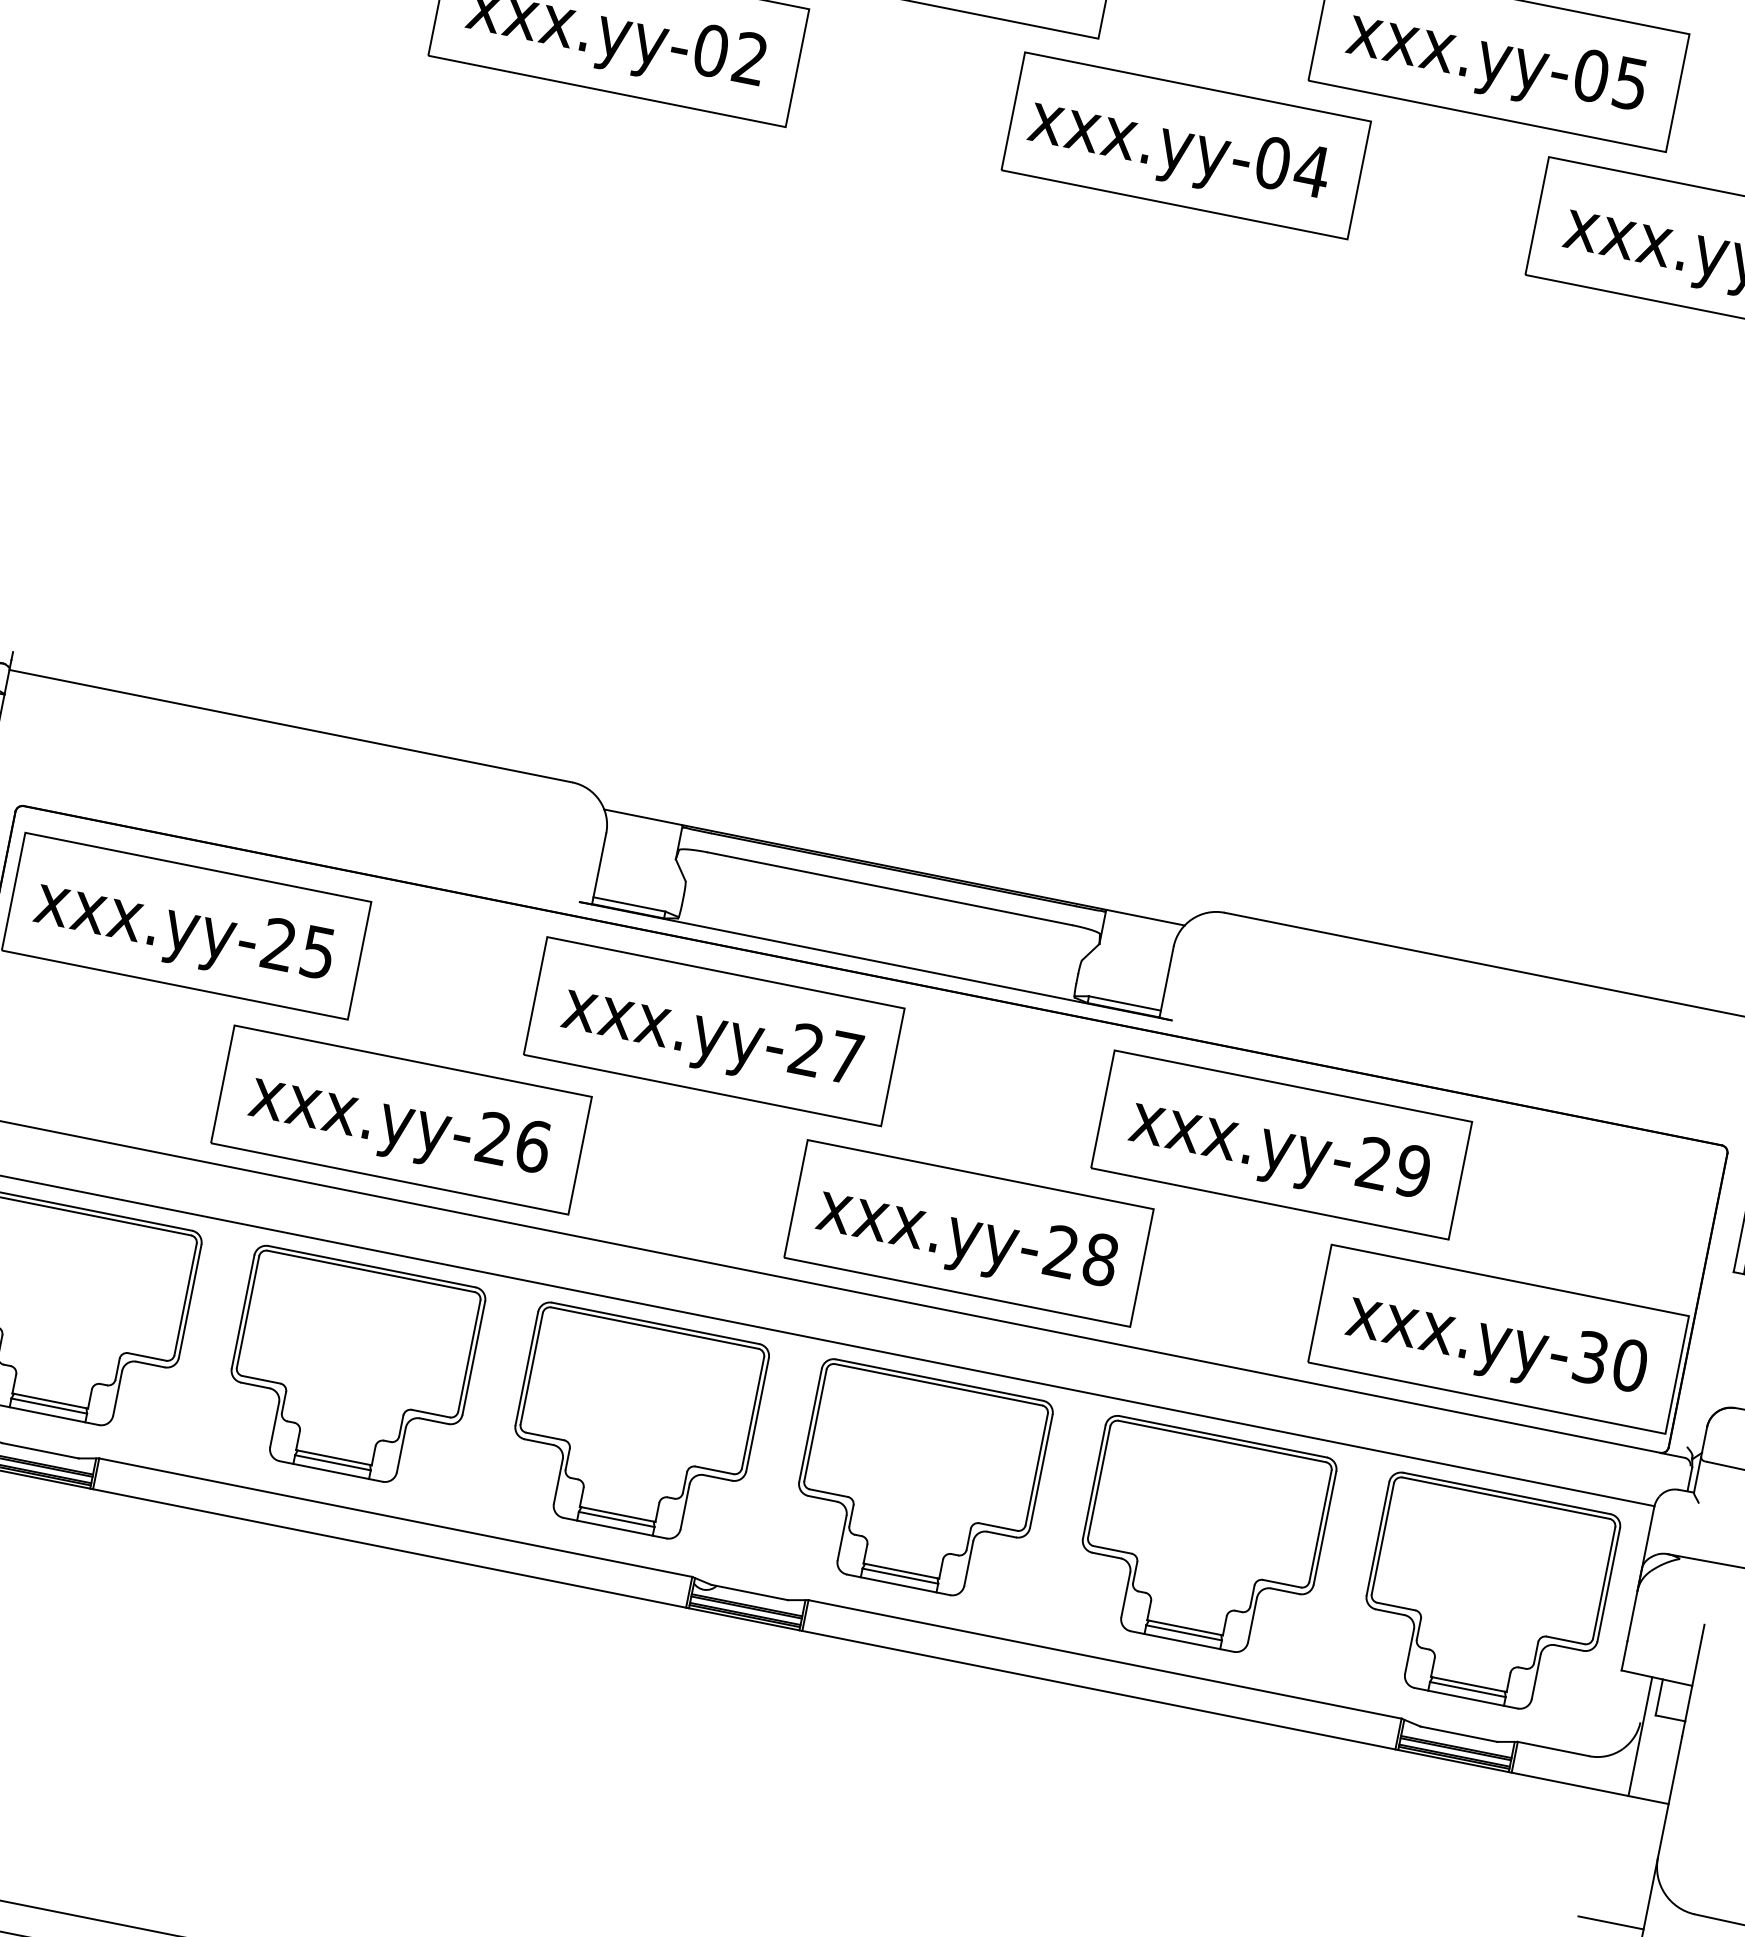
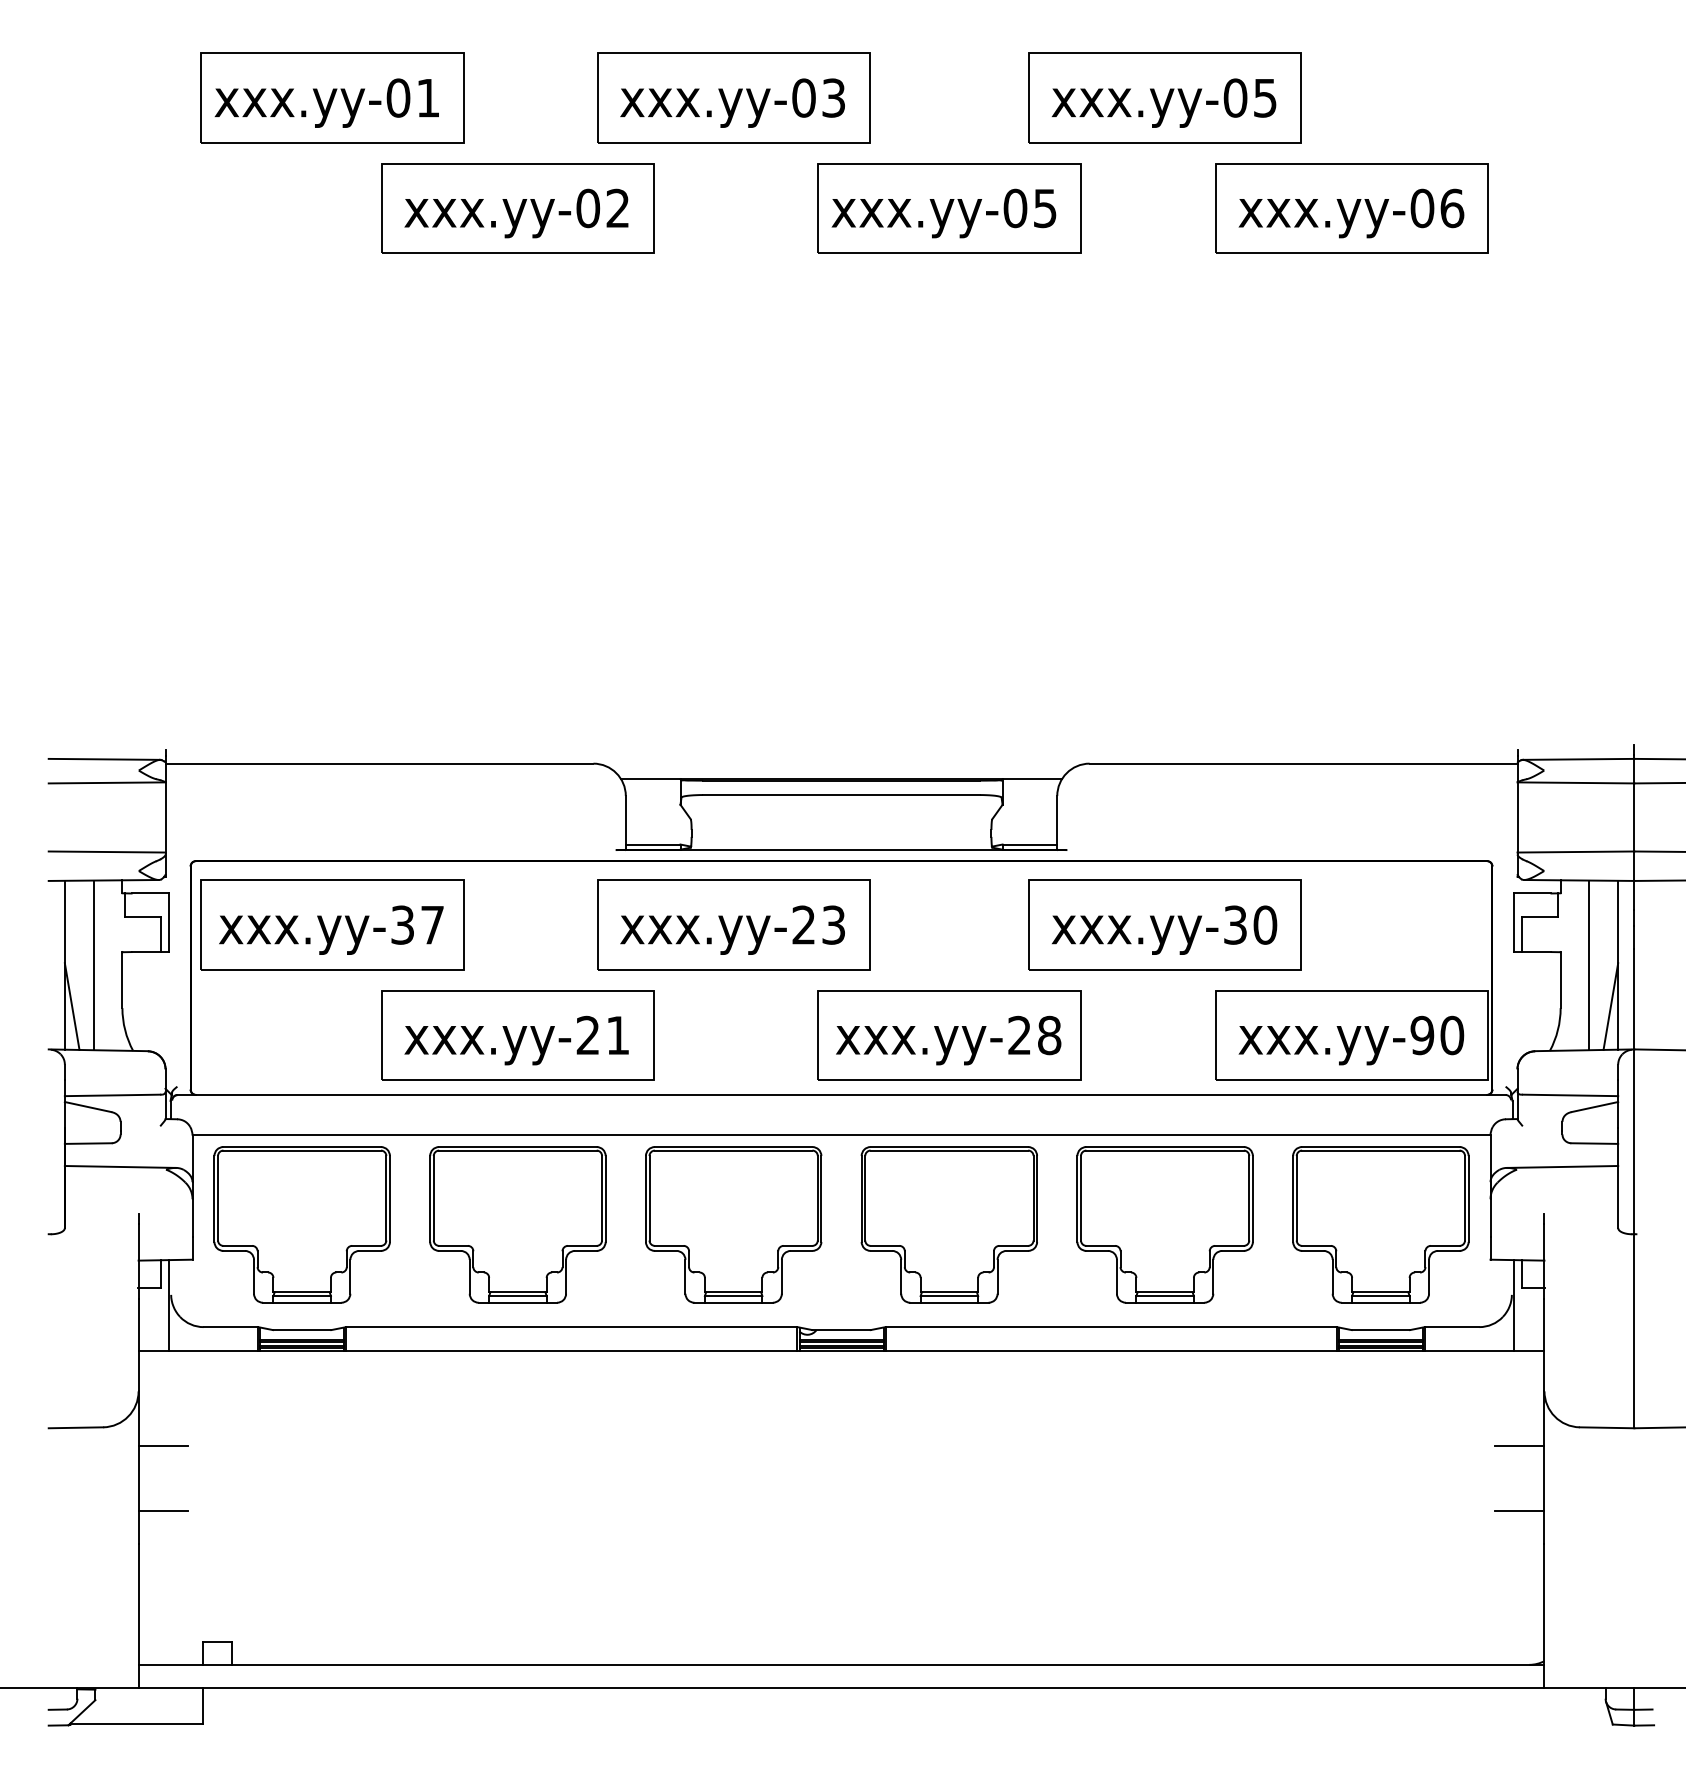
text: (1311, 170) -> (1044, 208), -04 -> -05
text: (298, 947) -> (417, 924), -25 -> -37
text: (845, 1056) -> (833, 924), -27 -> -23
text: (533, 1146) -> (618, 1035), -26 -> -21
text: (1394, 1166) -> (1250, 924), -29 -> -30
text: (1591, 1357) -> (1422, 1035), -30 -> -90

